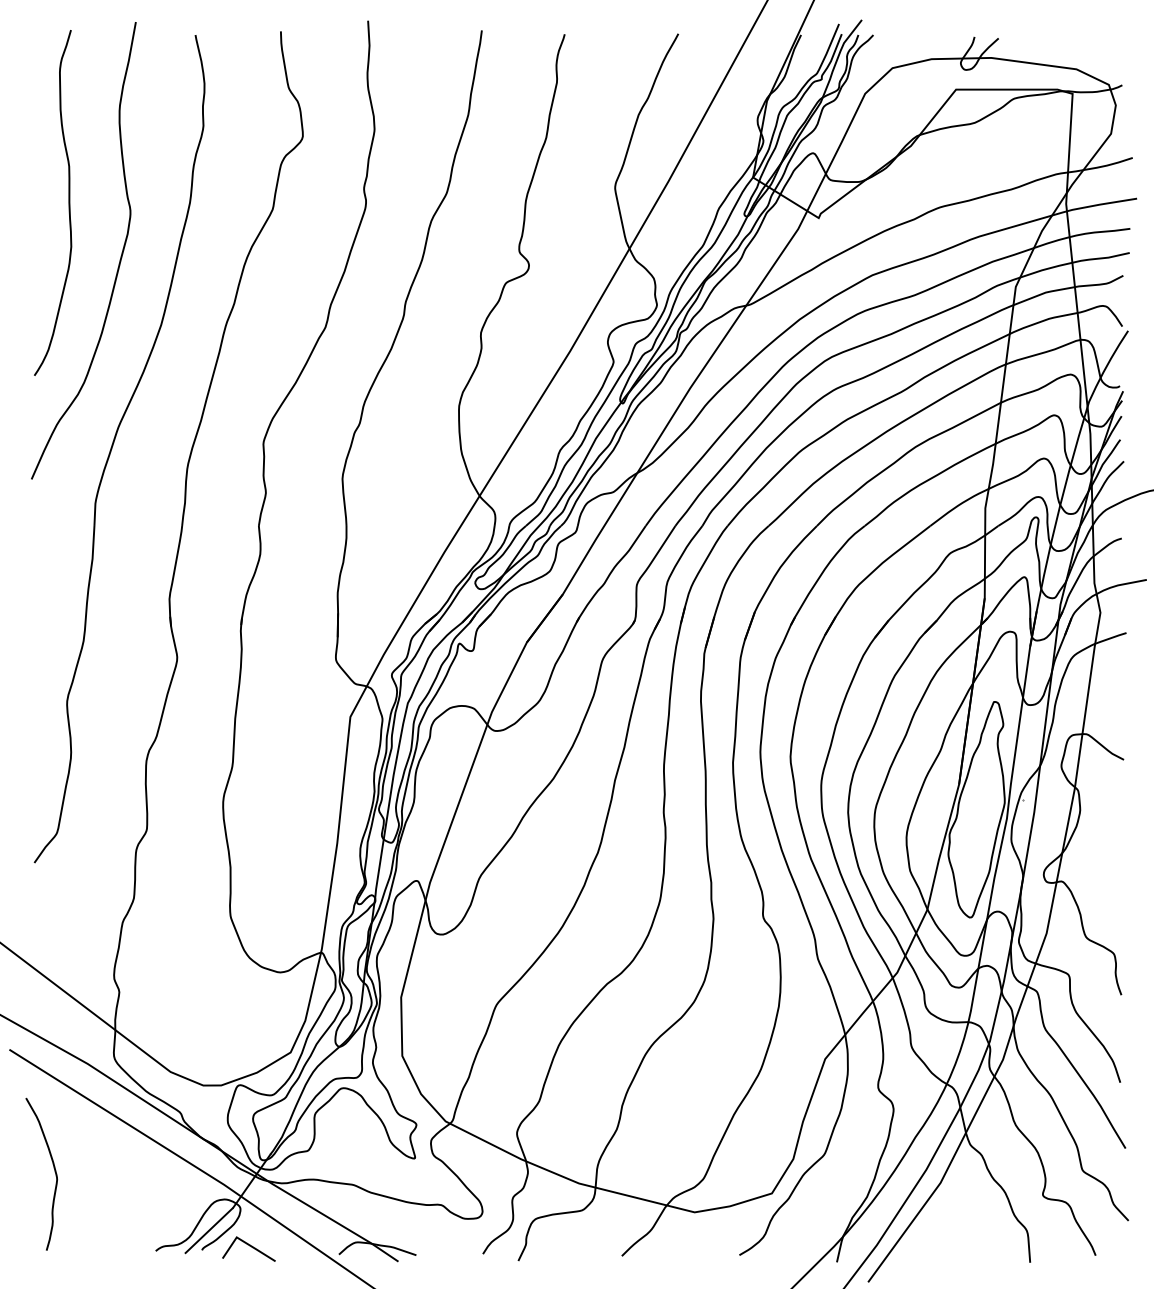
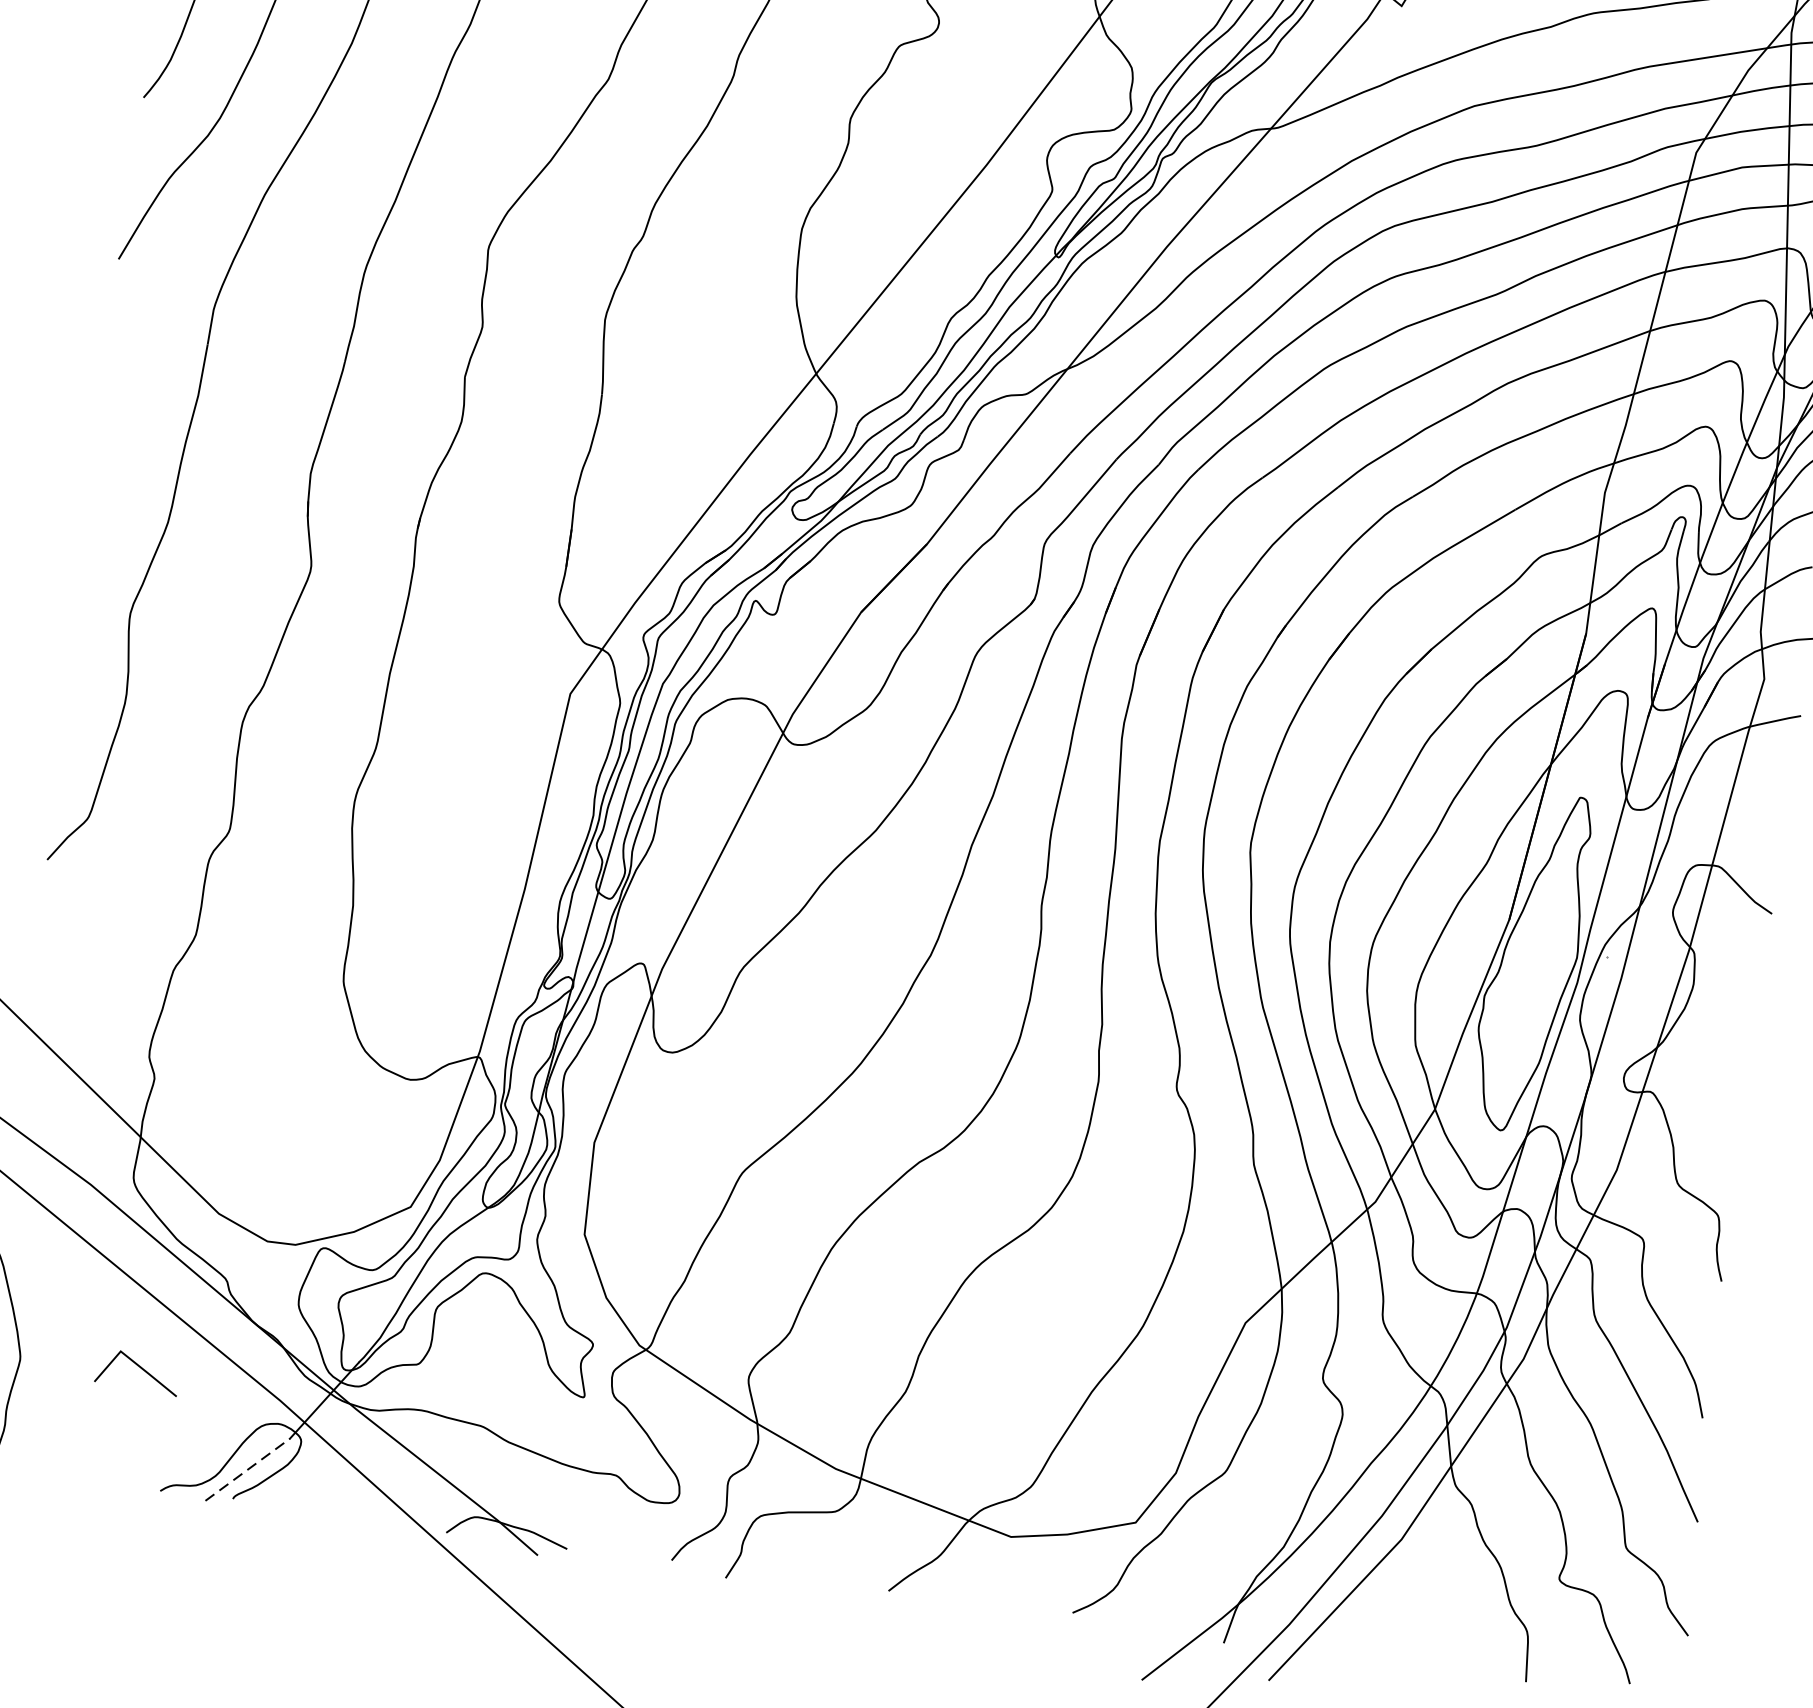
line: (209, 1230) -> (248, 1469), solid -> dashed
line: (249, 1246) -> (138, 1368), moved

